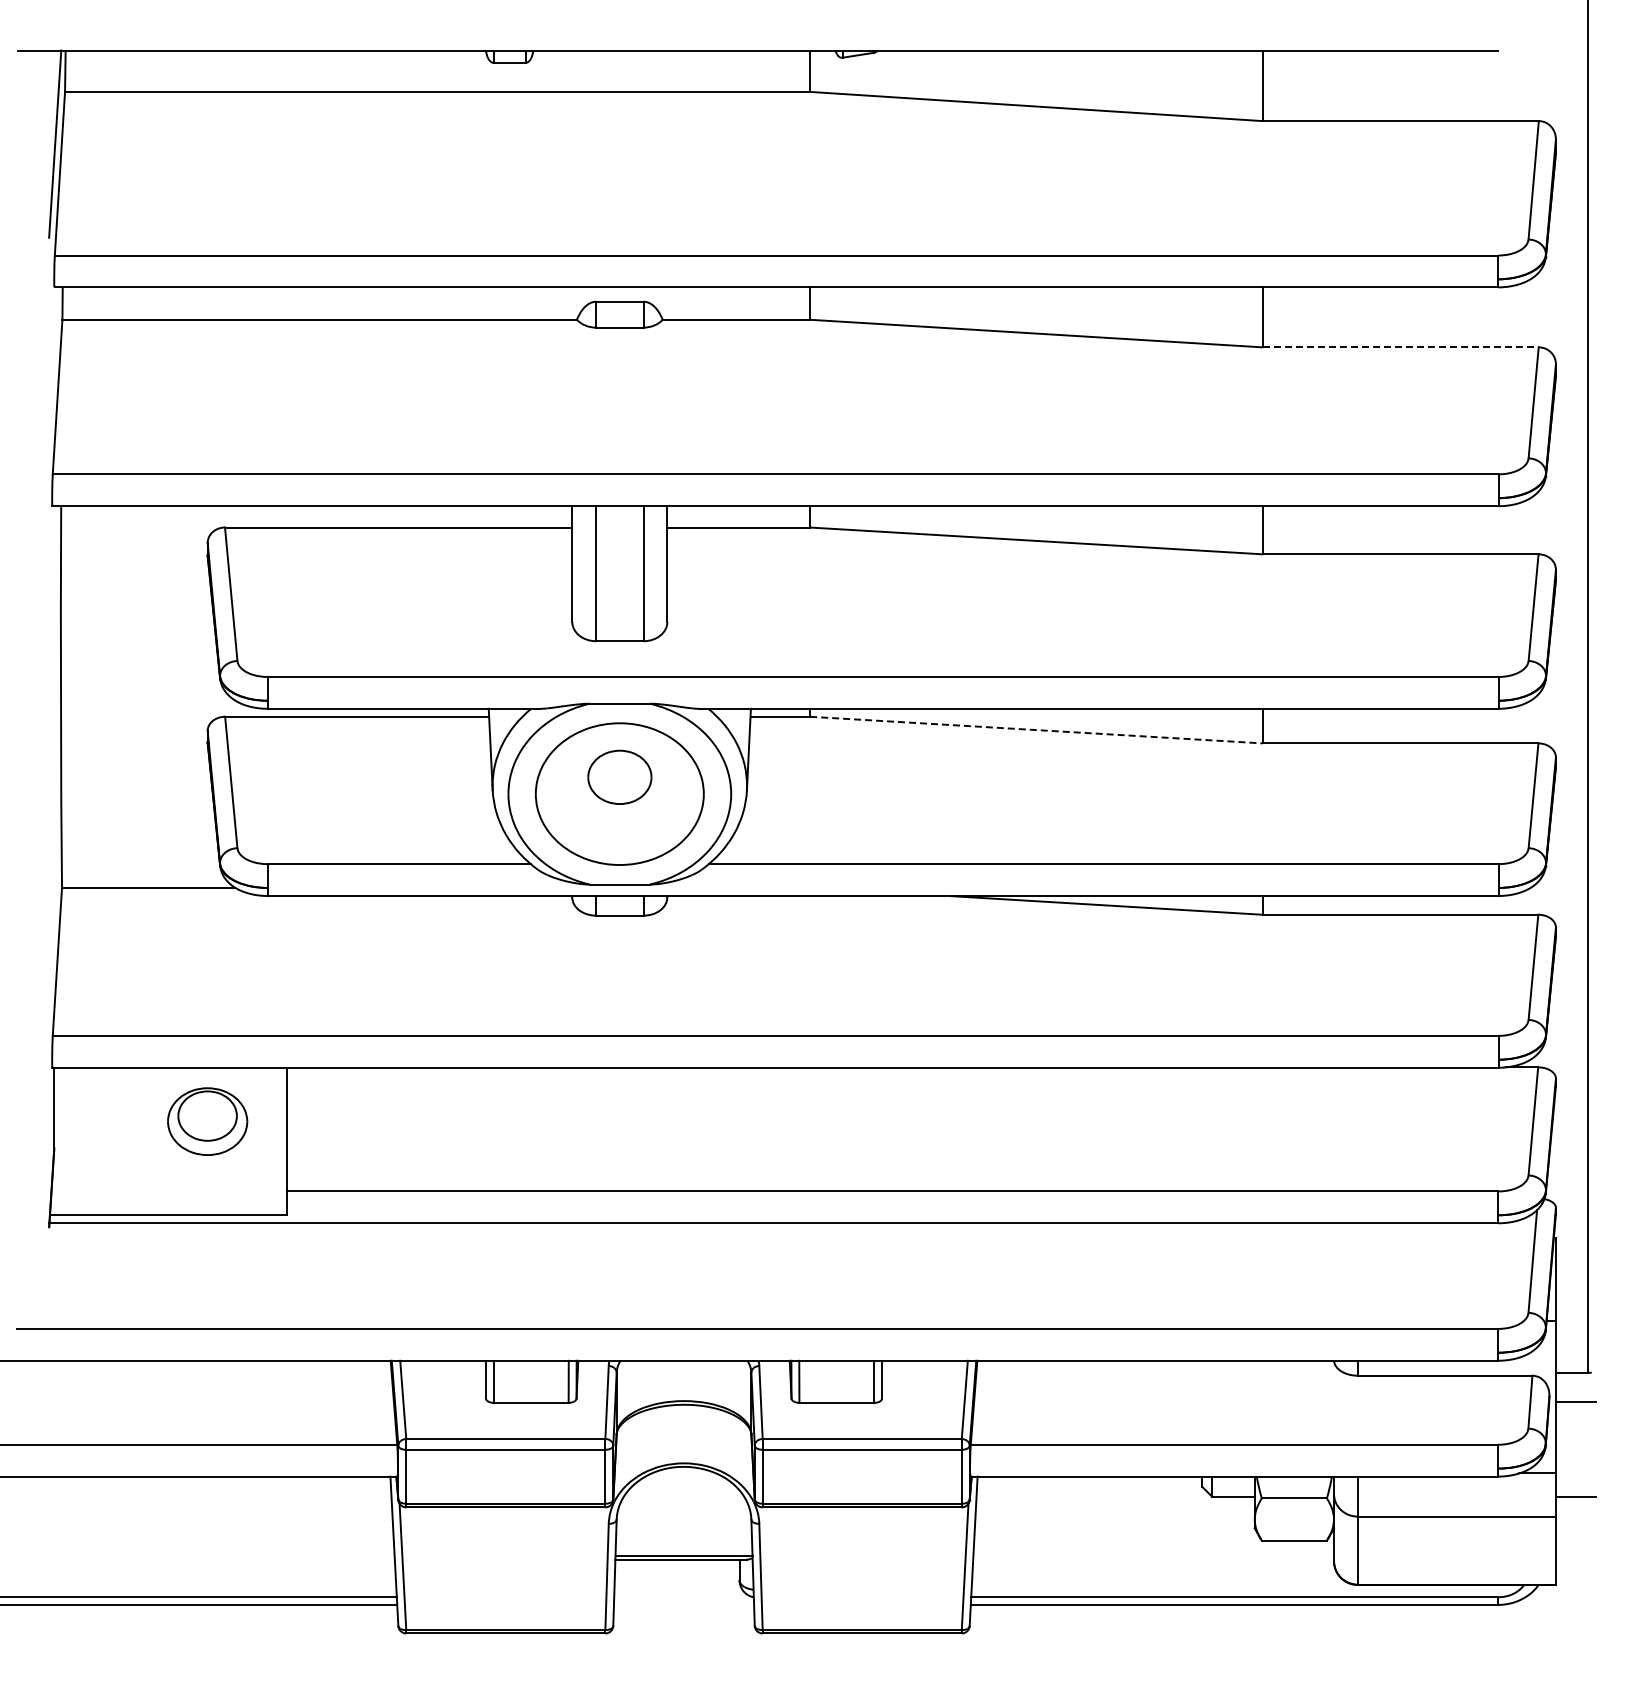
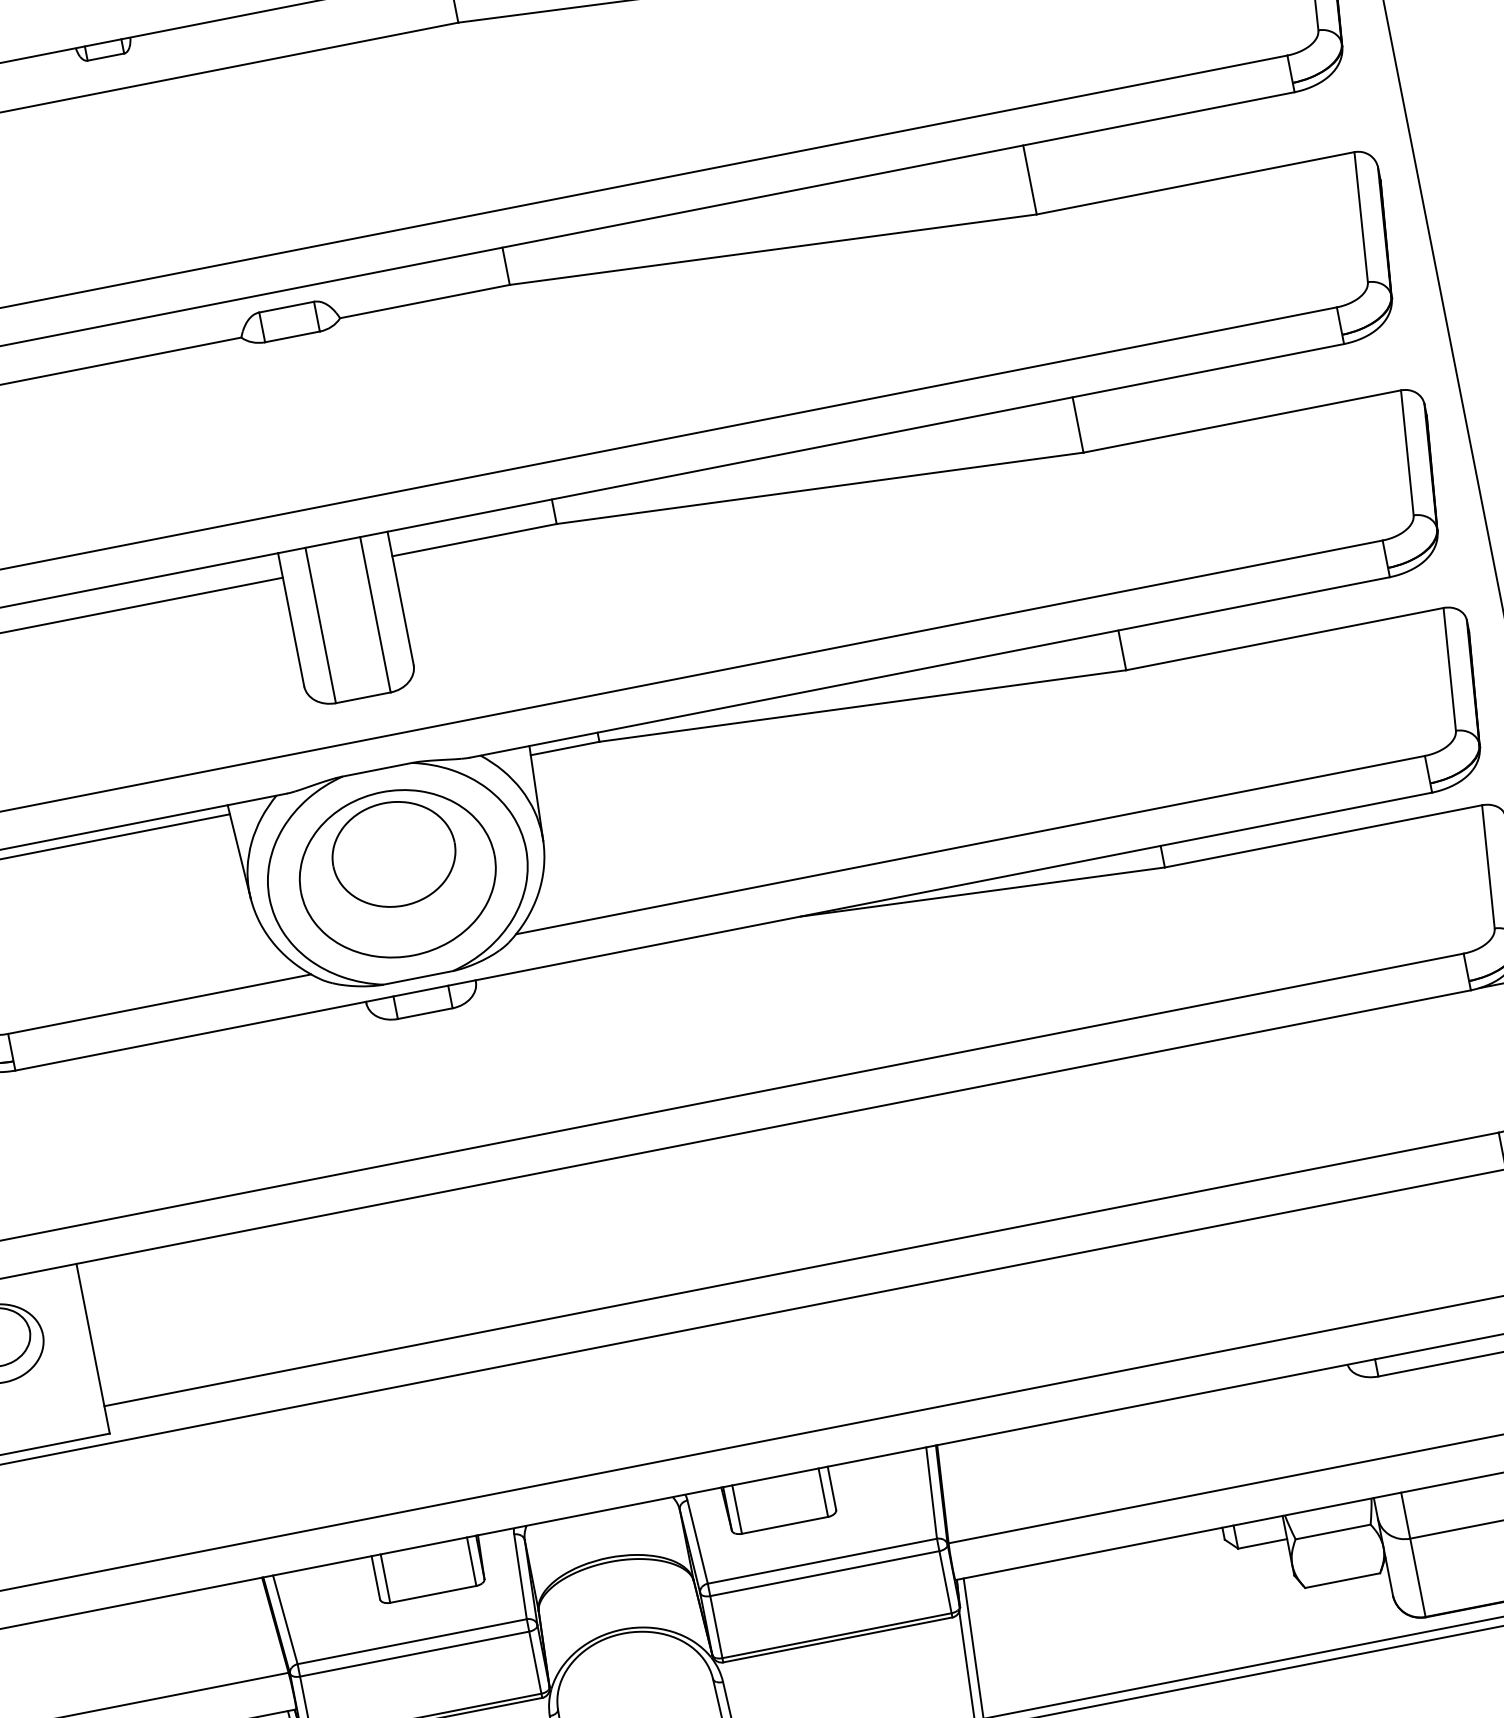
line: (1401, 347) -> (1196, 183), dashed -> solid
line: (1036, 730) -> (862, 706), dashed -> solid
part: (619, 777) -> (393, 854), size x1.67

